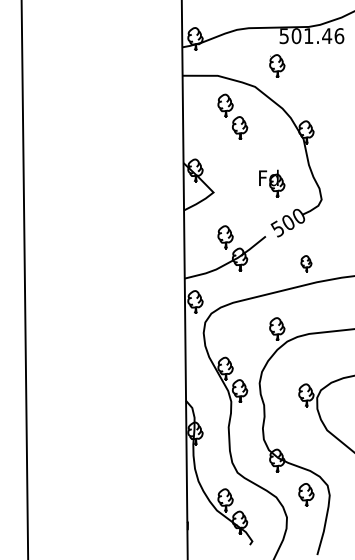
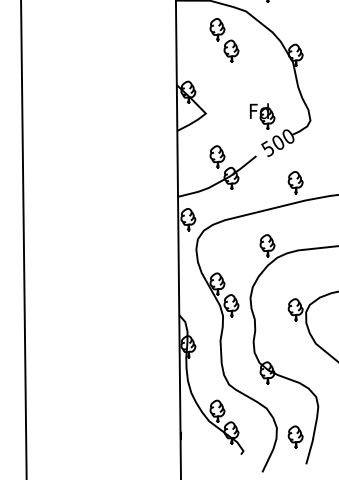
part: (272, 183) -> (262, 116), moved
part: (306, 263) -> (295, 182), size x1.43
part: (306, 494) -> (295, 436), moved

